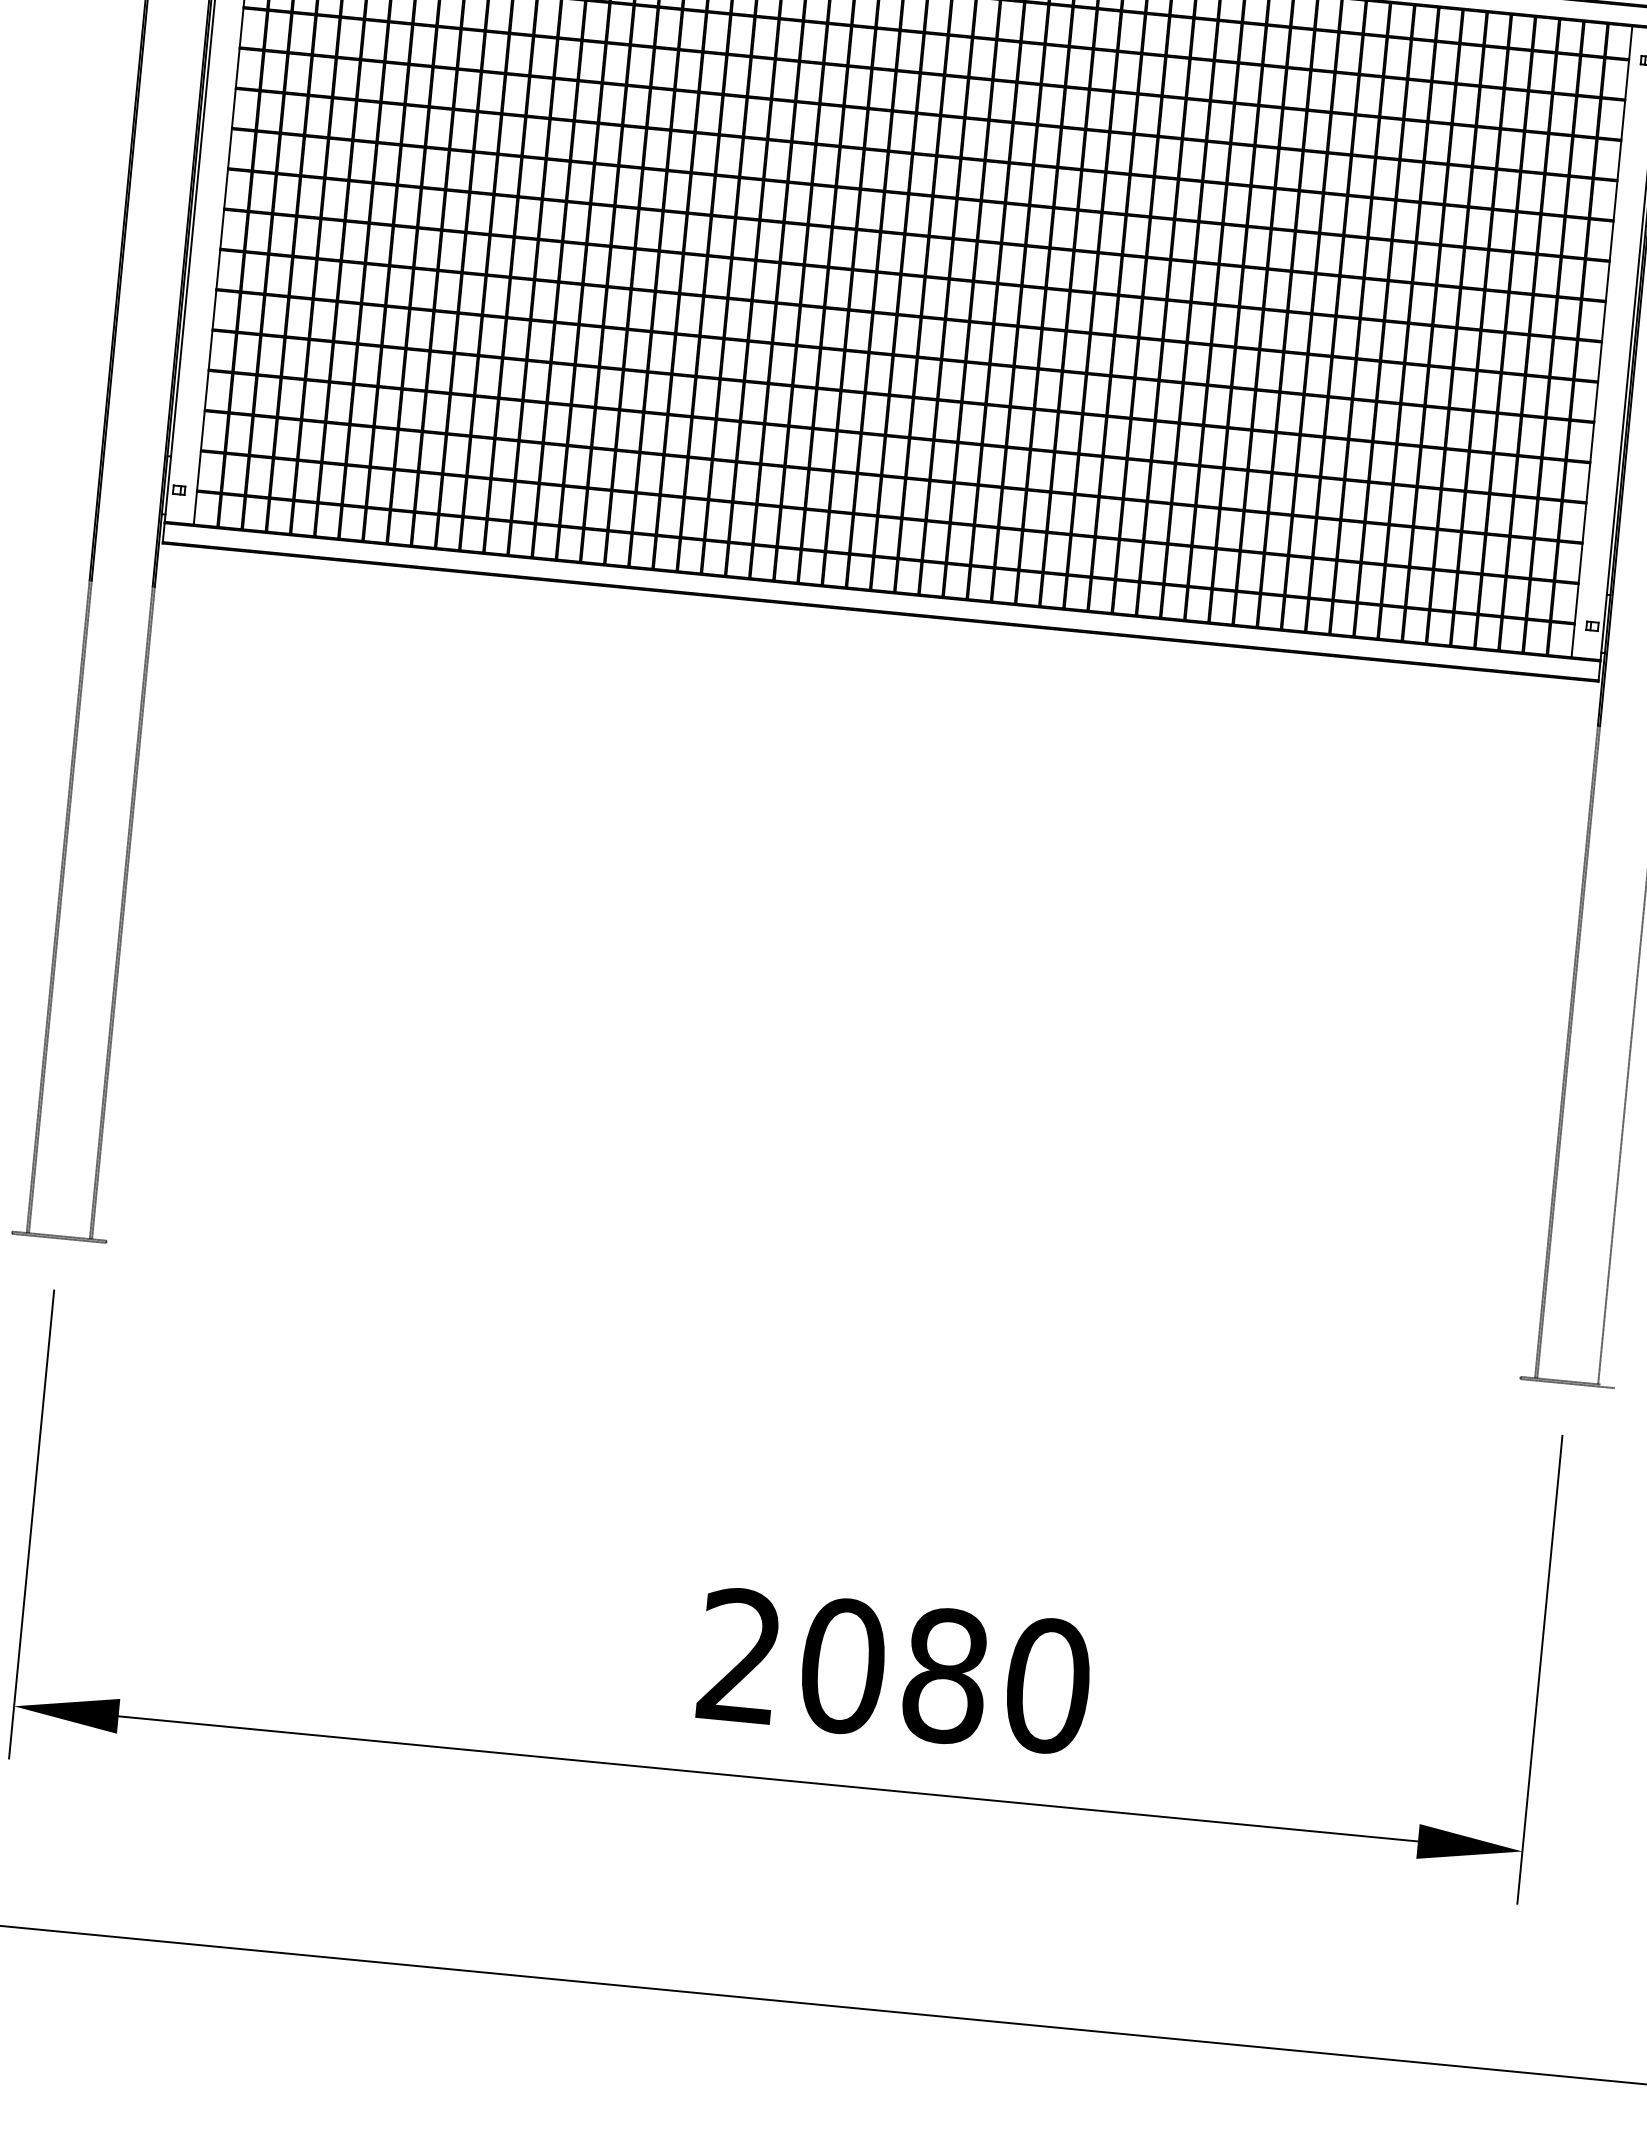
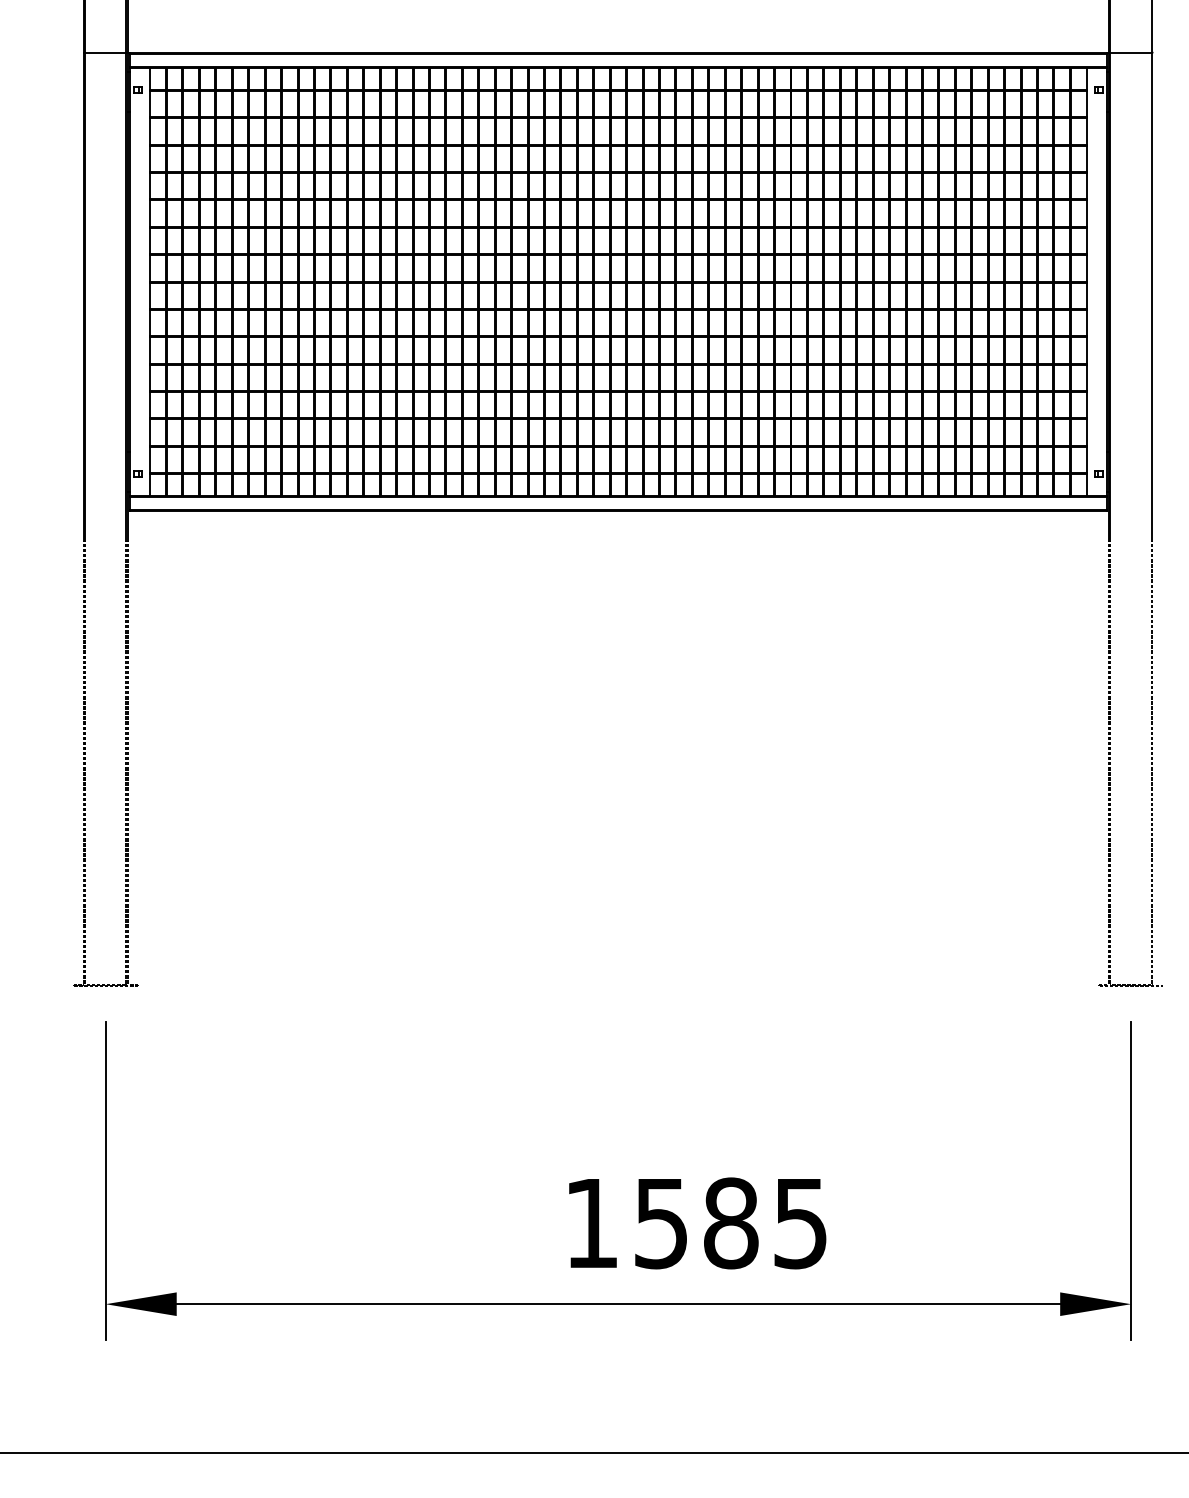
text: (894, 1671) -> (696, 1223), 2080 -> 1585

